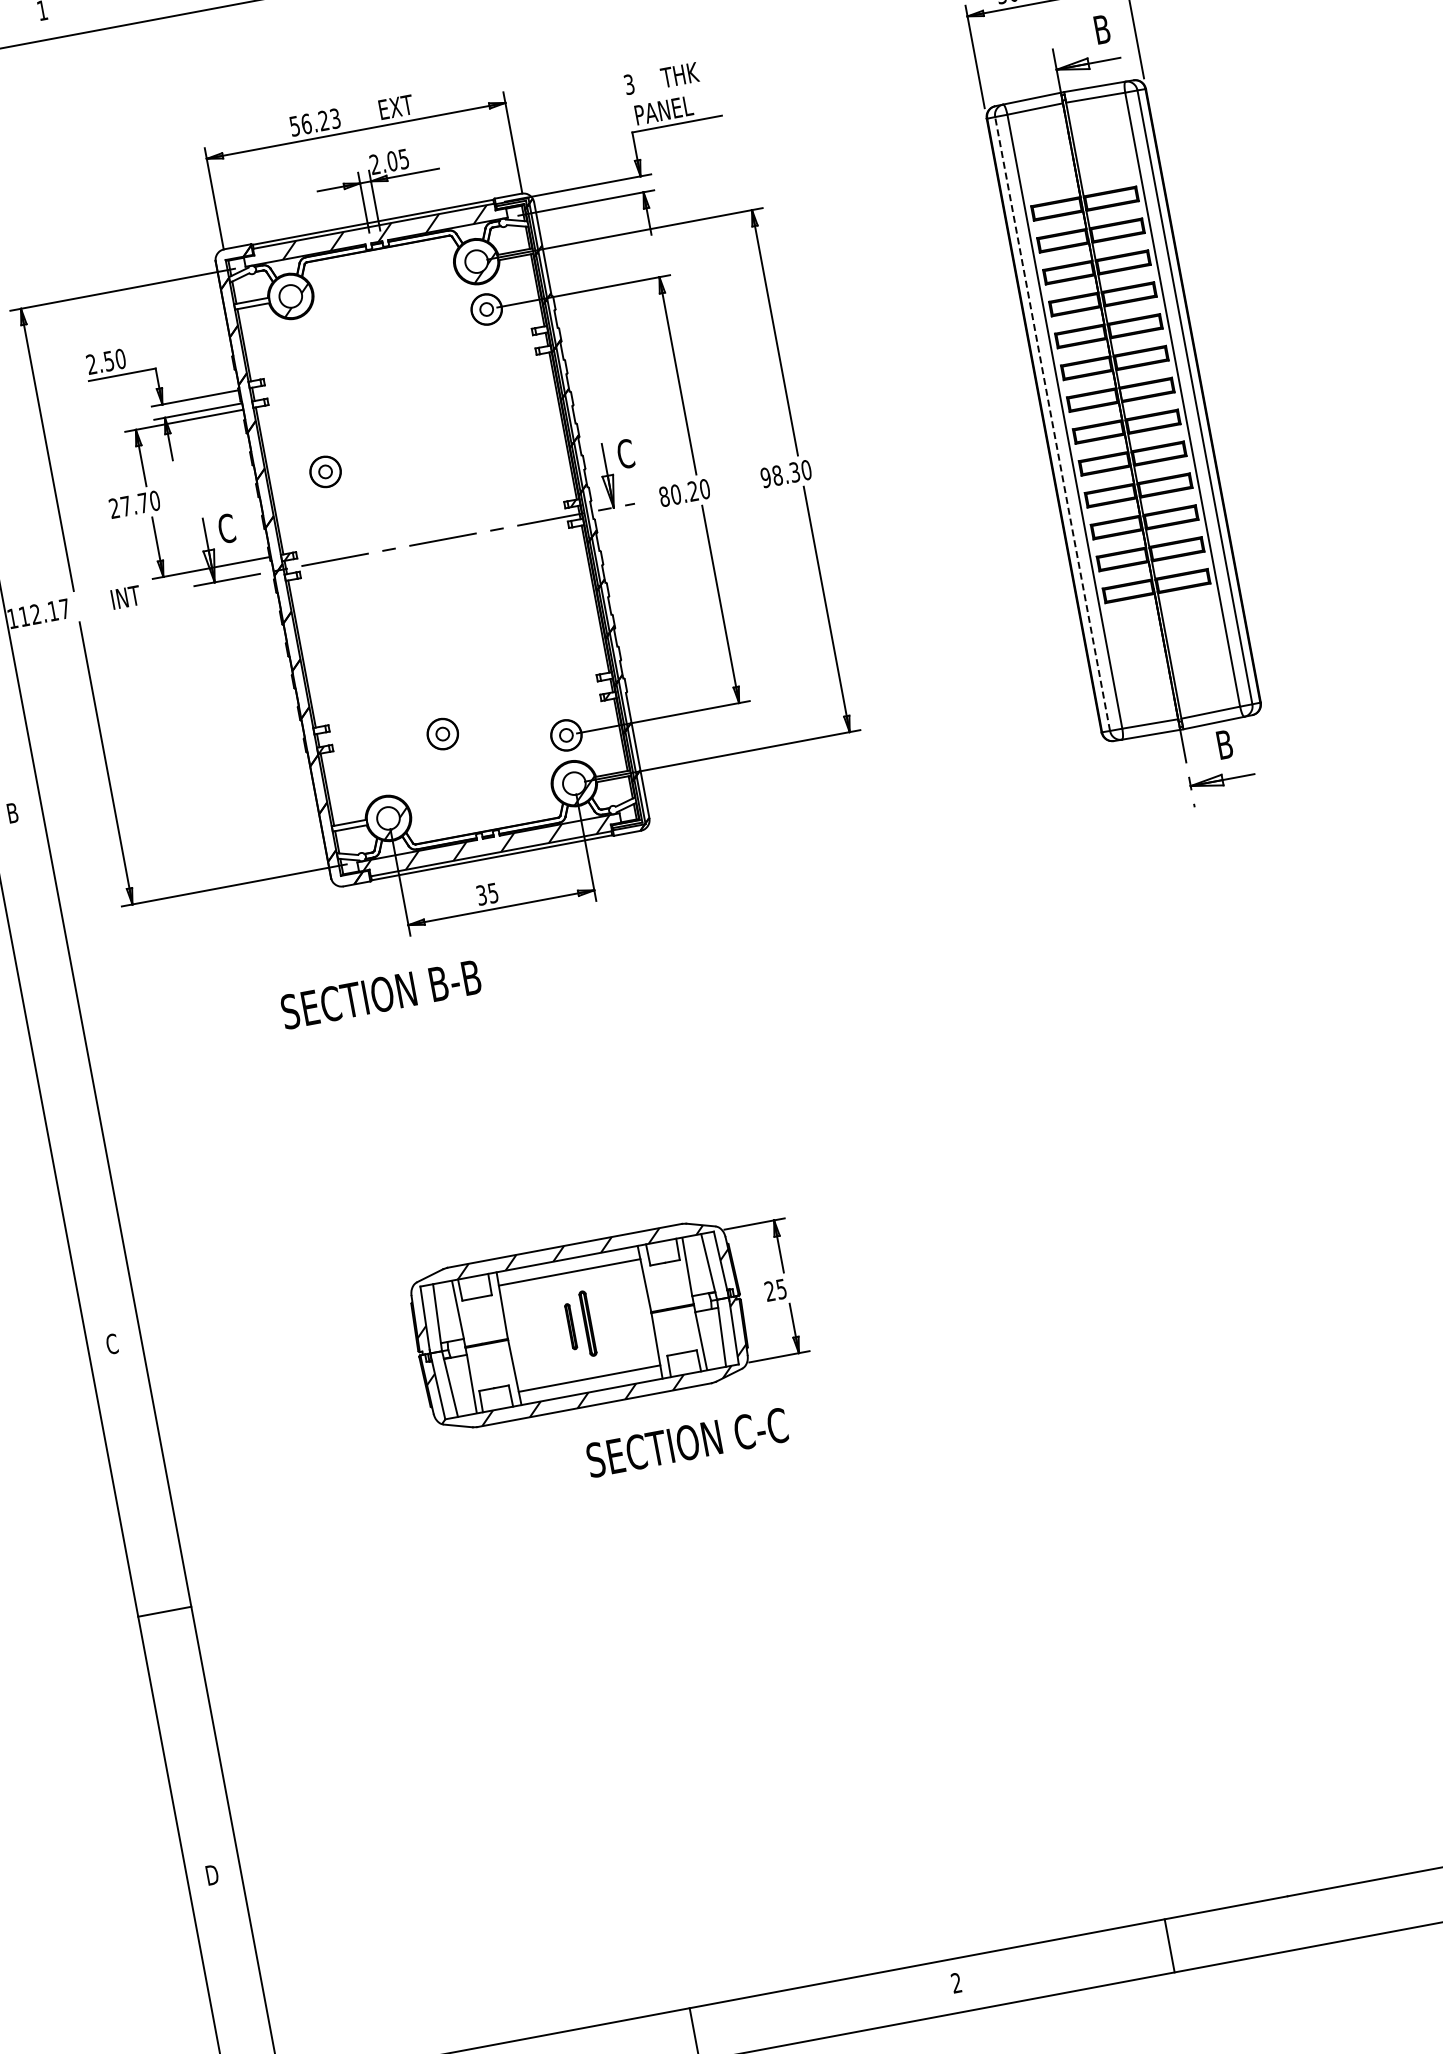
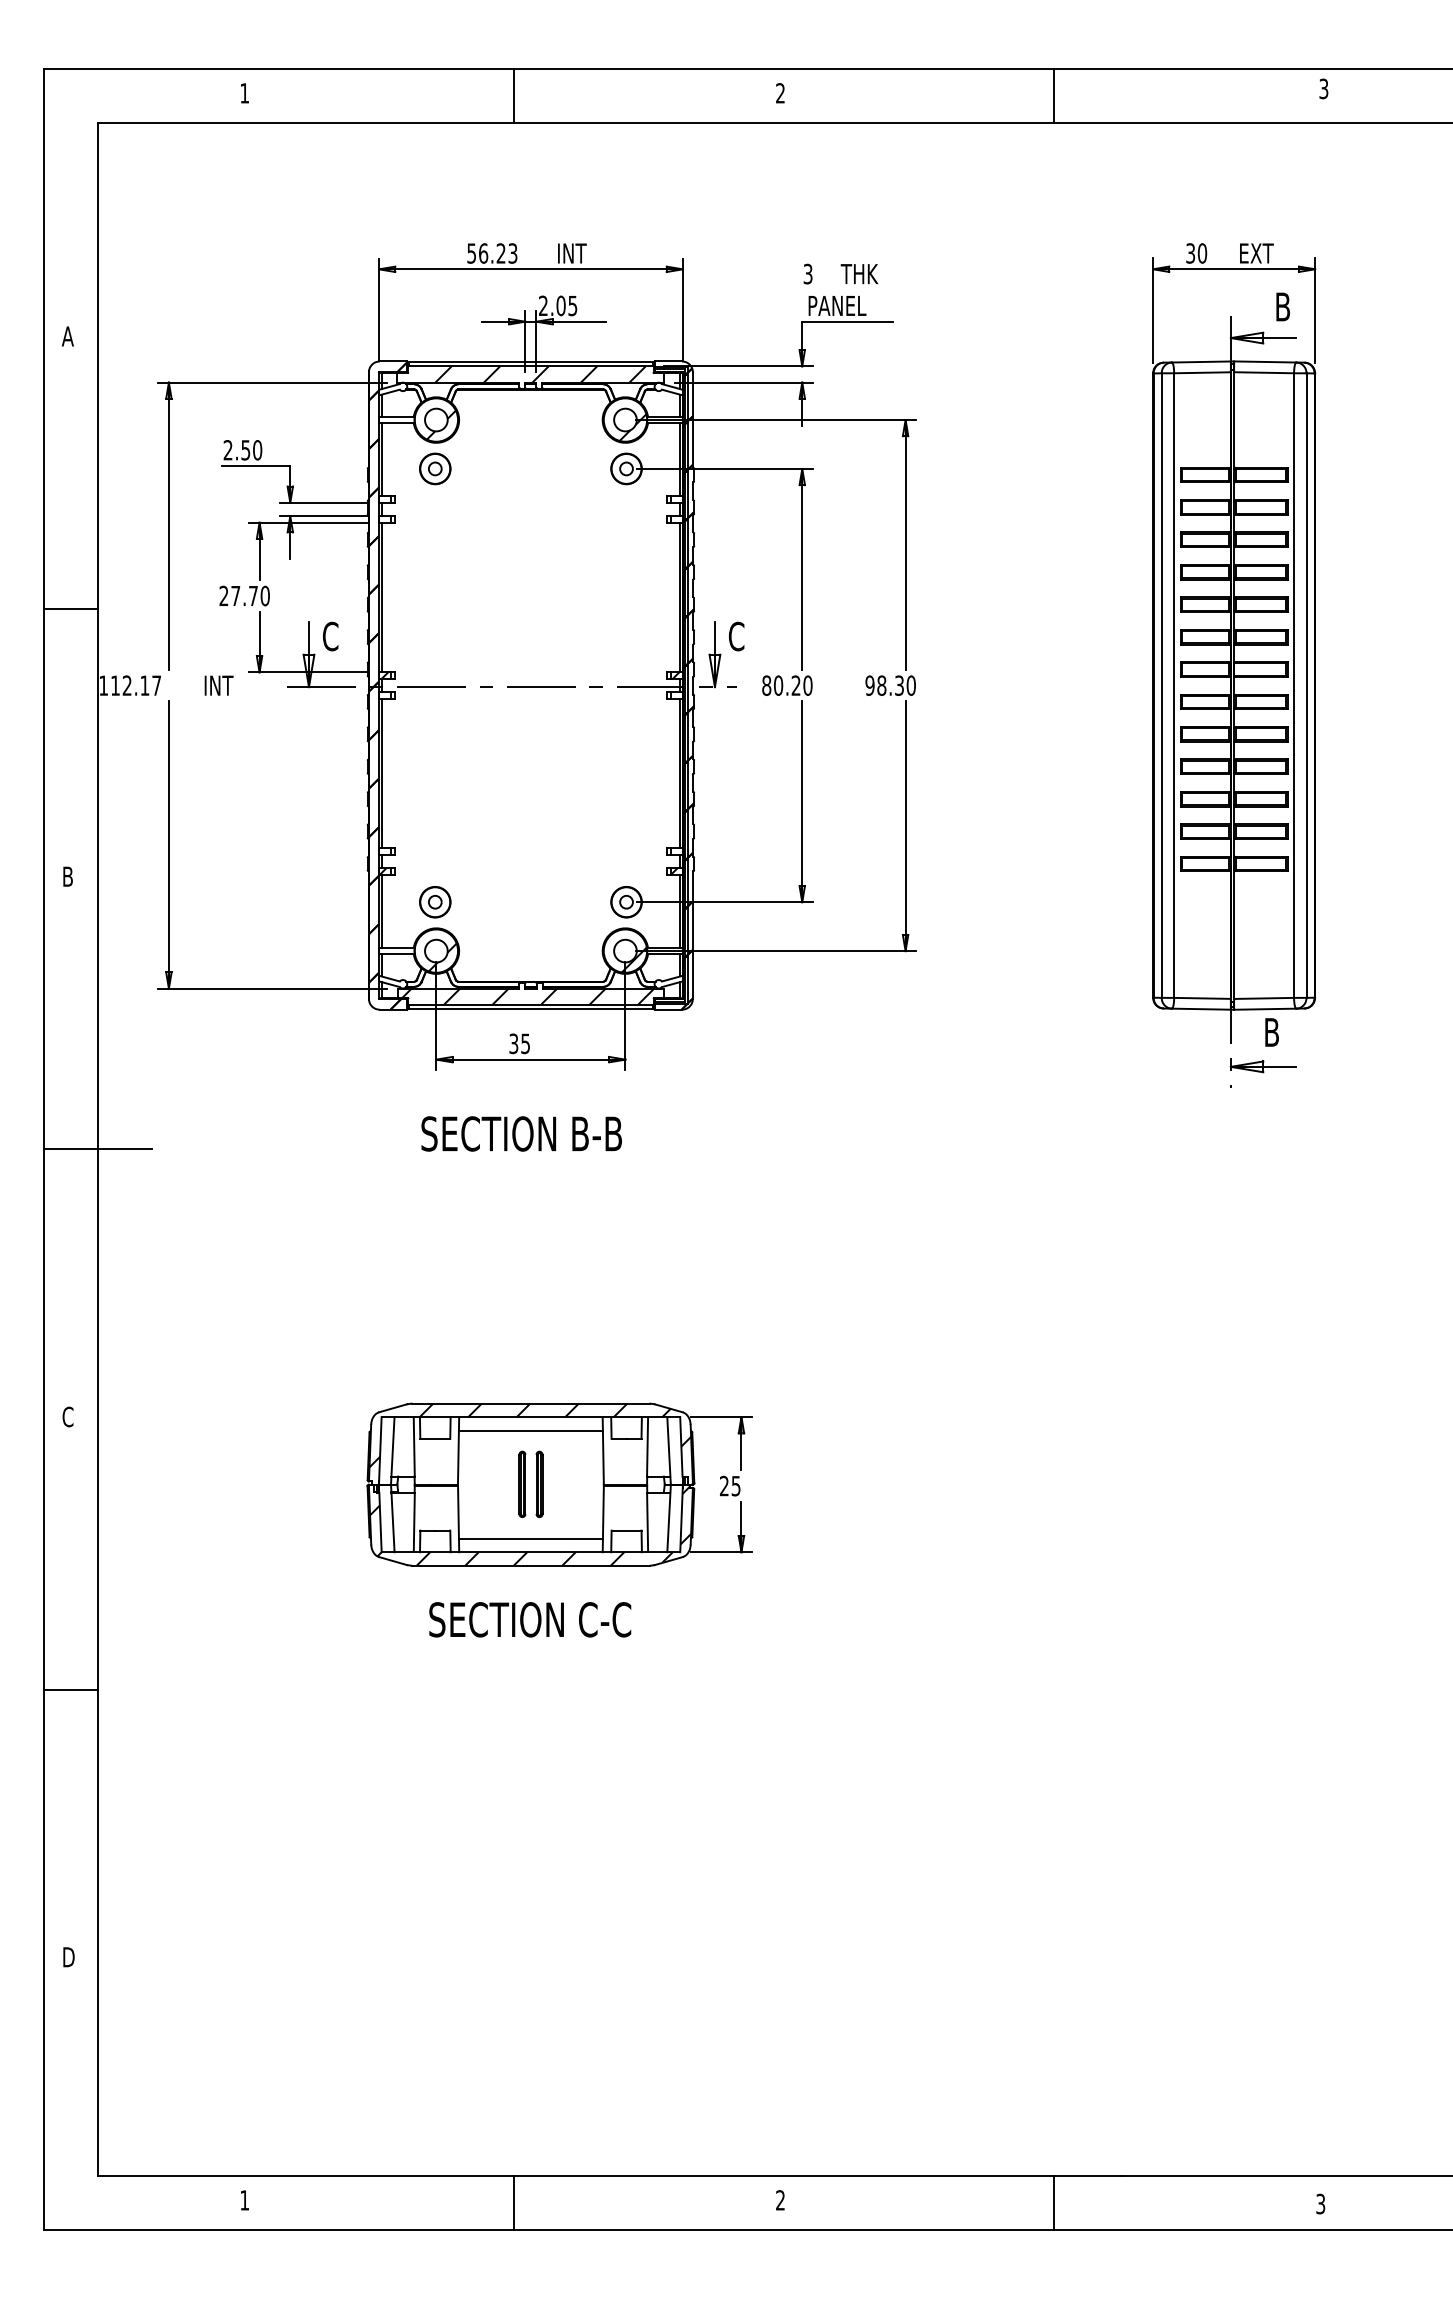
text: (396, 107) -> (575, 253), EXT -> INT
line: (1052, 423) -> (1161, 685), dashed -> solid
part: (325, 471) -> (435, 468), moved
part: (443, 734) -> (435, 902), moved
text: (380, 994) -> (521, 1133), moved
line: (91, 1075) -> (97, 1149), added
part: (571, 1325) -> (522, 1483), size x1.43
text: (687, 1442) -> (530, 1619), moved
line: (1169, 1946) -> (1053, 2203), moved

